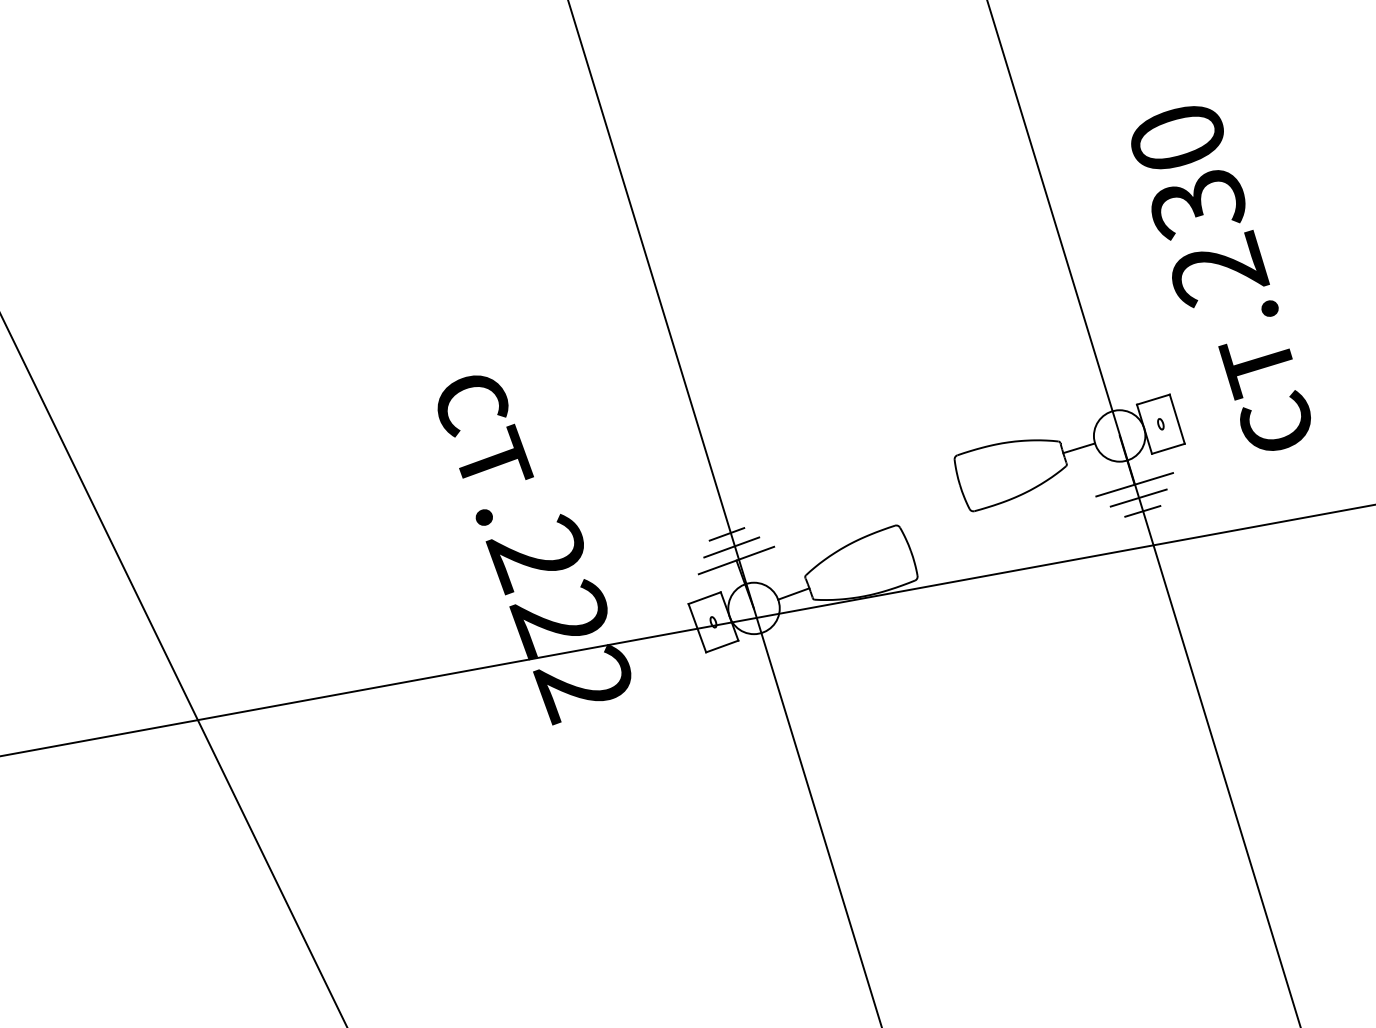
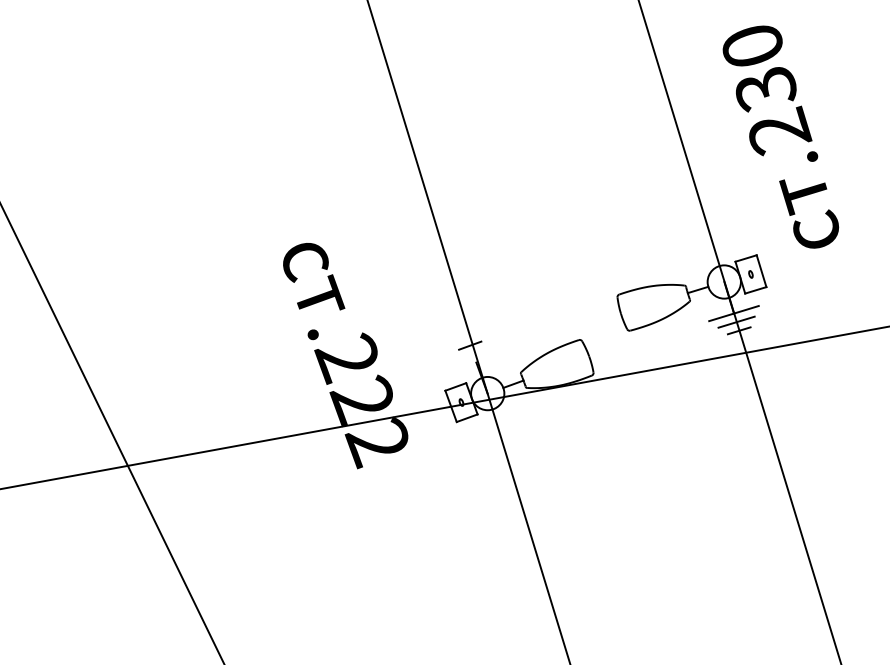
text: (1220, 277) -> (780, 136), moved
line: (732, 546) -> (473, 353), removed
line: (736, 560) -> (476, 362), removed

